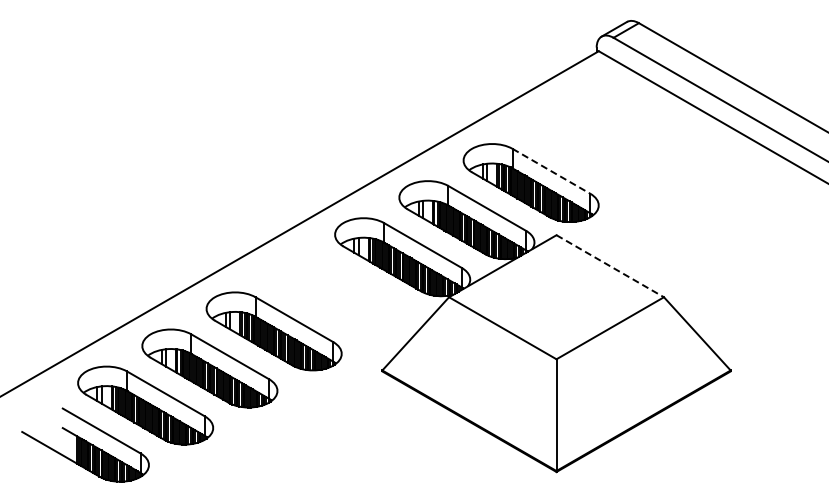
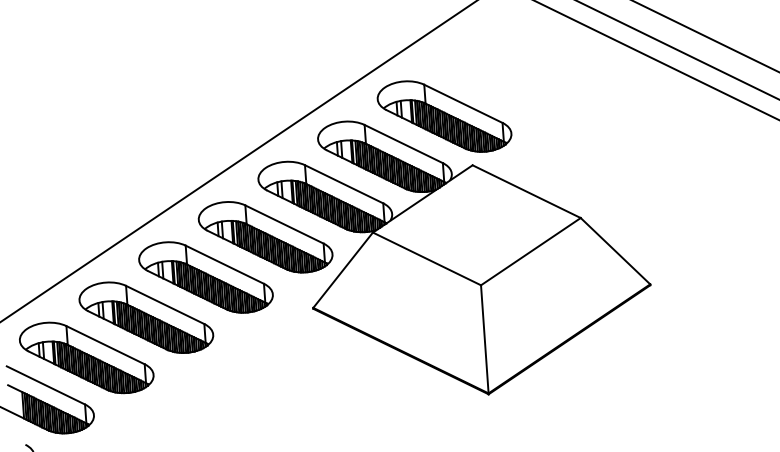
line: (551, 171) -> (463, 104), dashed -> solid
line: (610, 266) -> (526, 191), dashed -> solid
part: (338, 294) -> (265, 237), added

